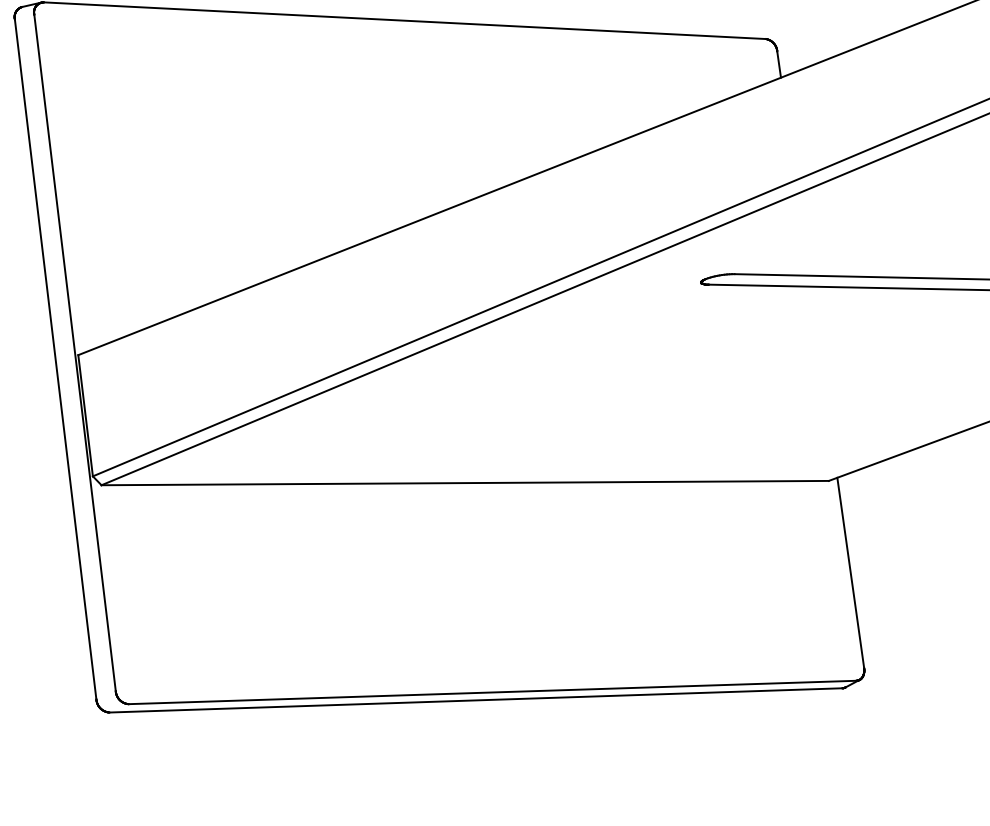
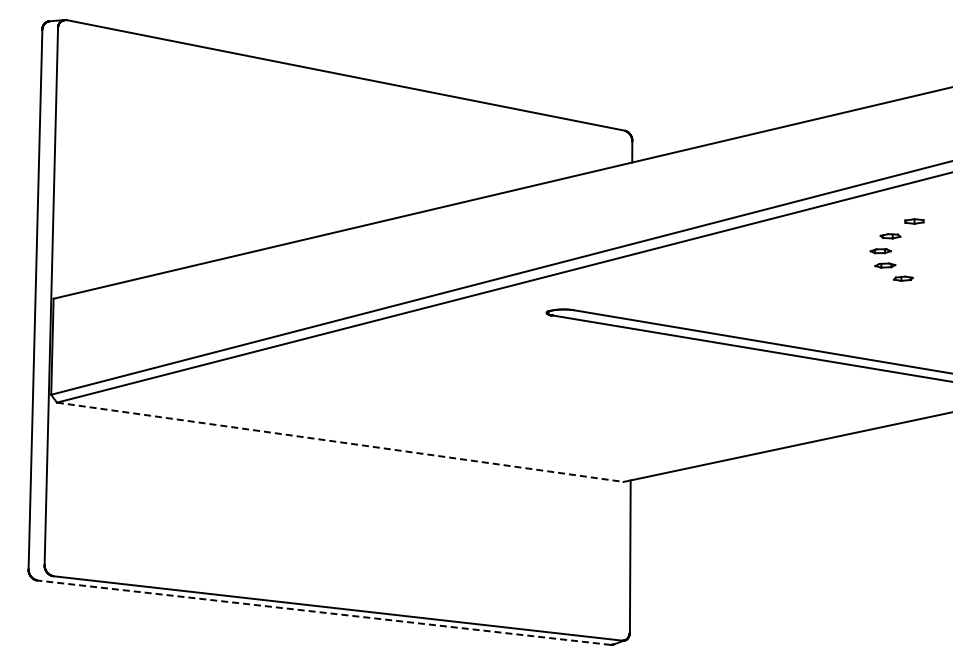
line: (465, 483) -> (340, 442), solid -> dashed
line: (476, 700) -> (324, 612), solid -> dashed

